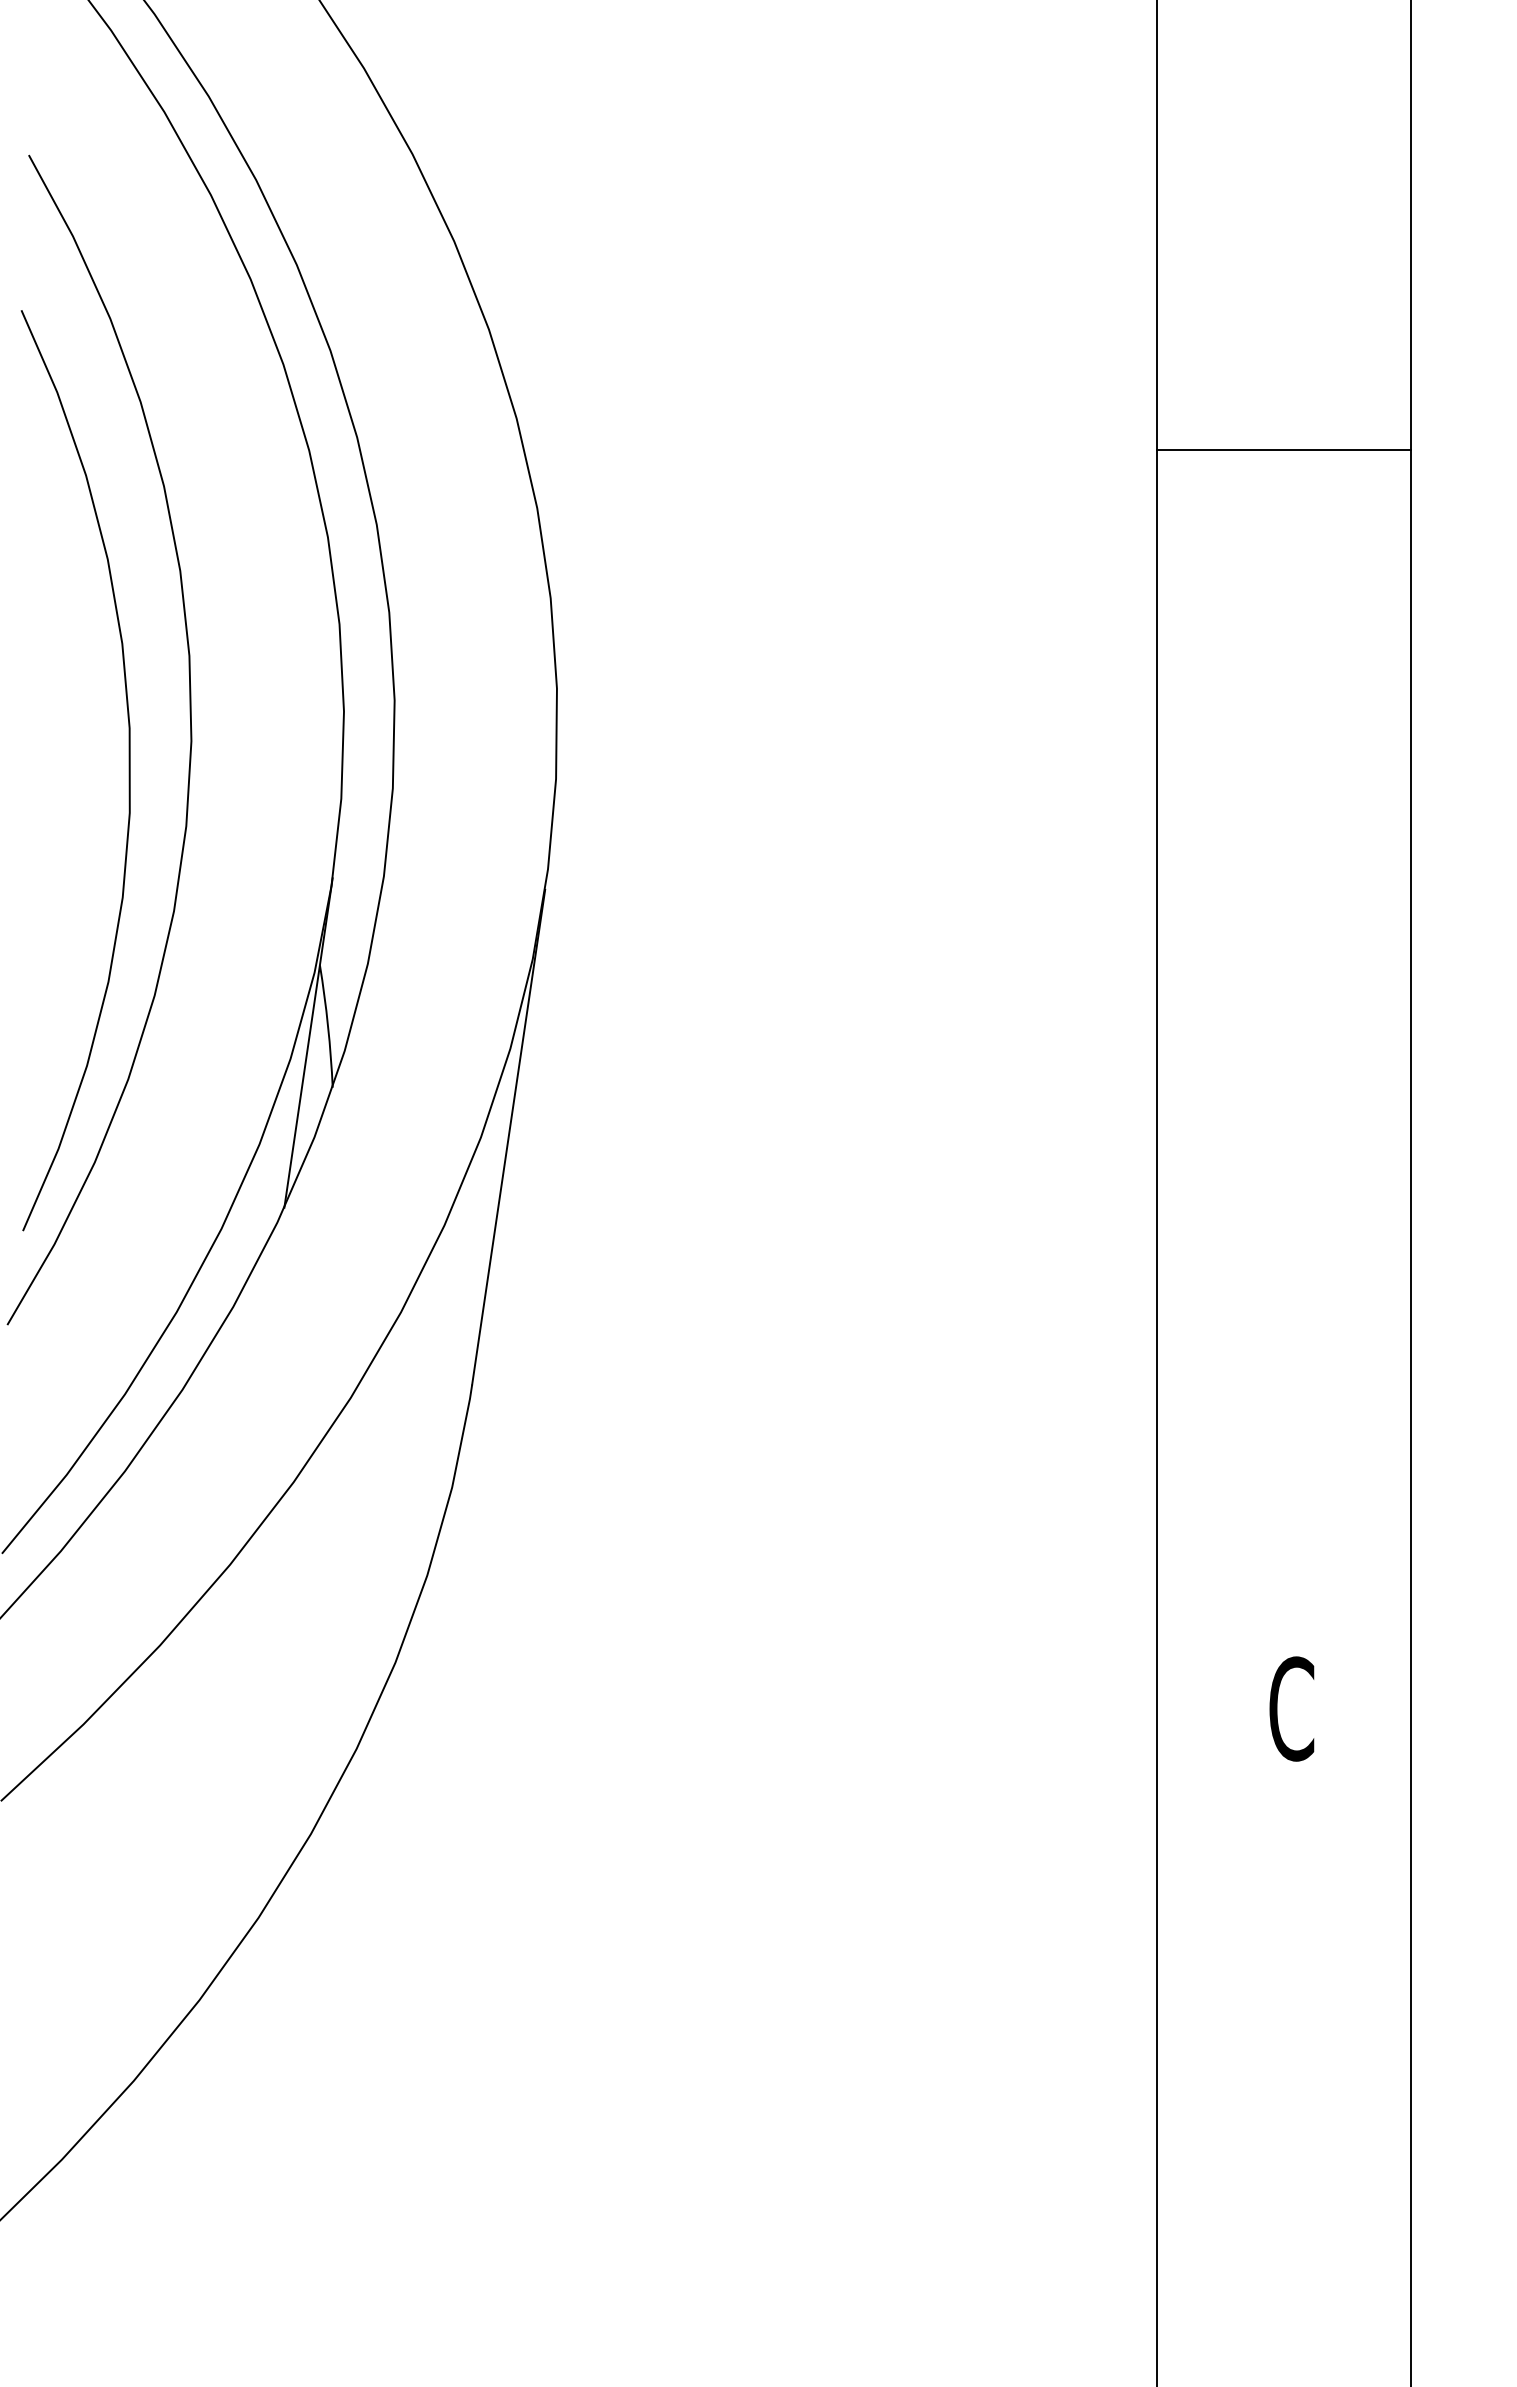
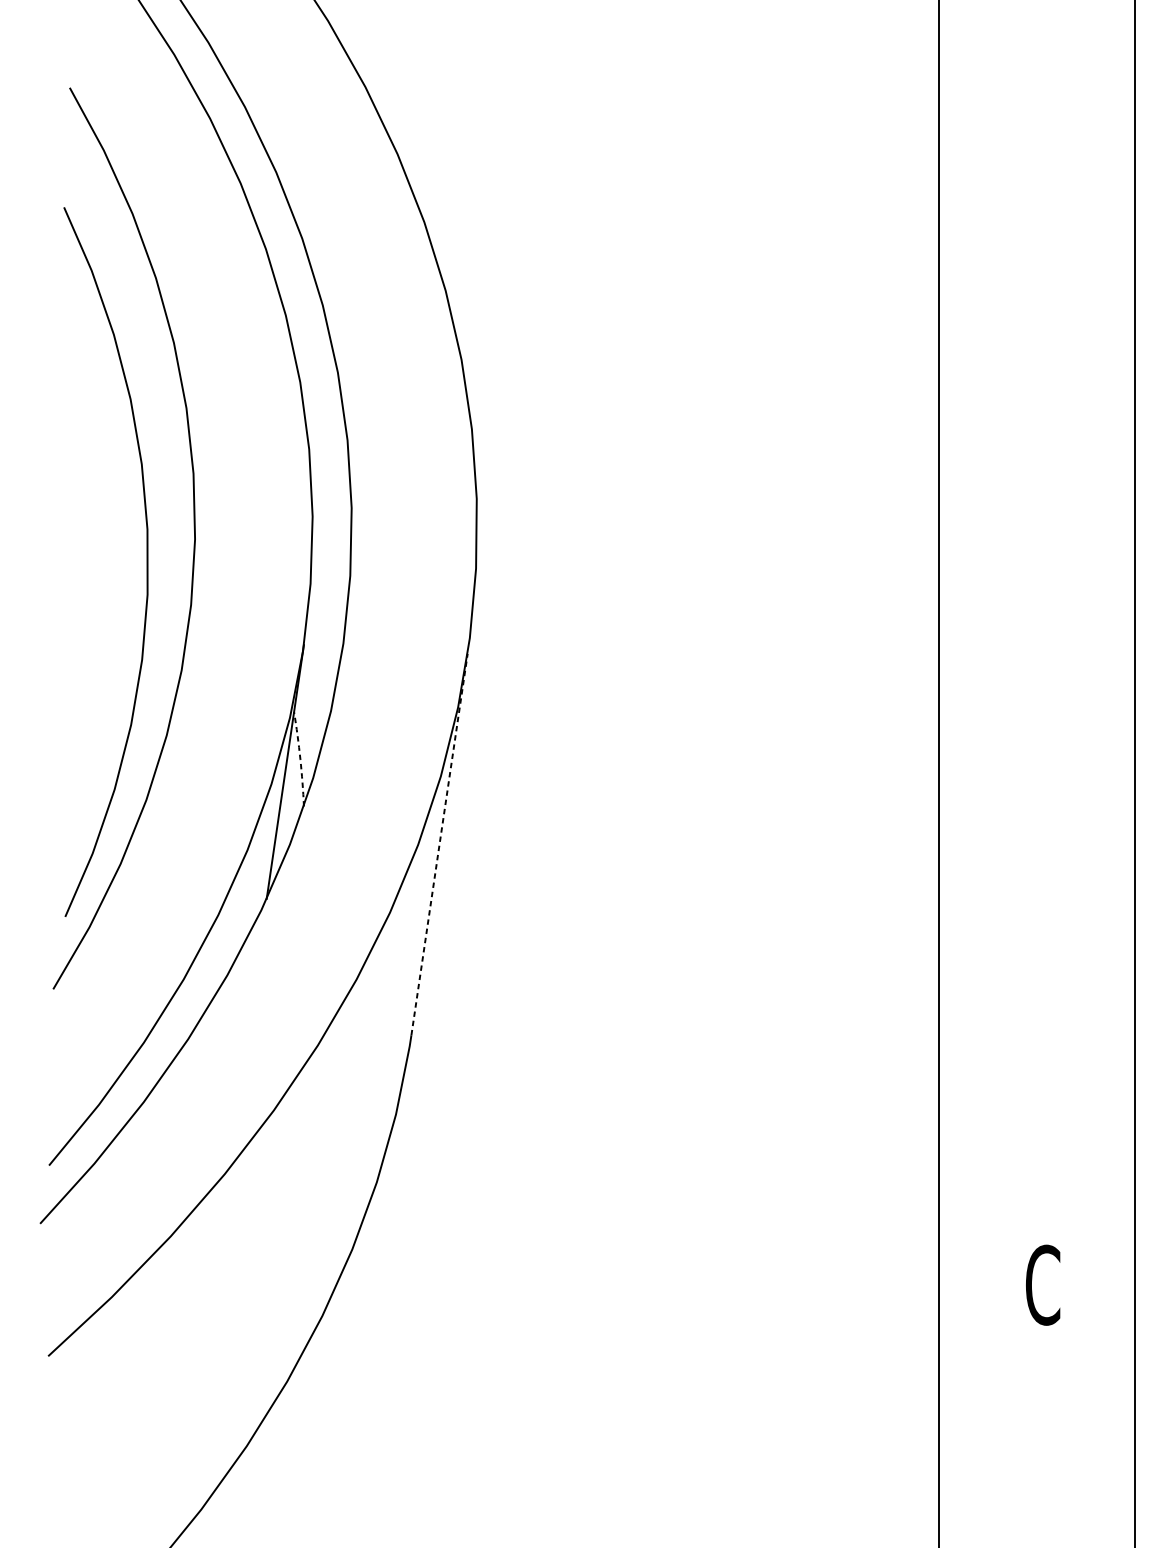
line: (1284, 450) -> (1037, 315), removed
arc: (328, 1026) -> (300, 759), solid -> dashed
line: (508, 1136) -> (439, 844), solid -> dashed

